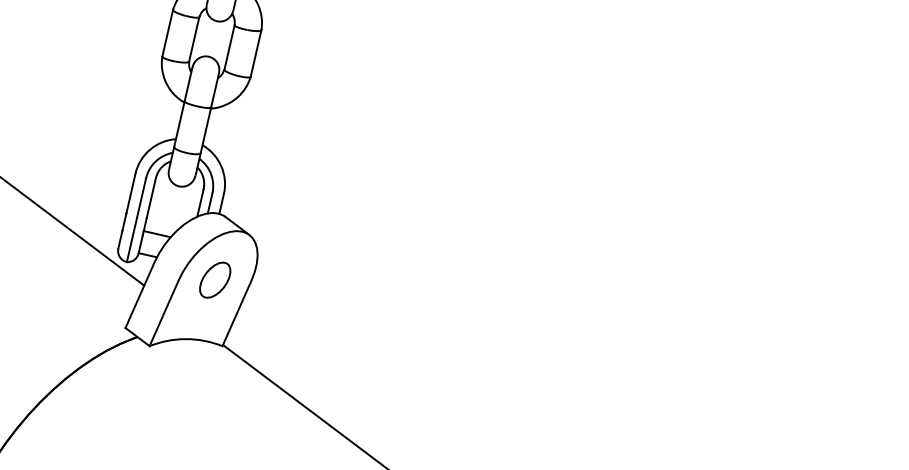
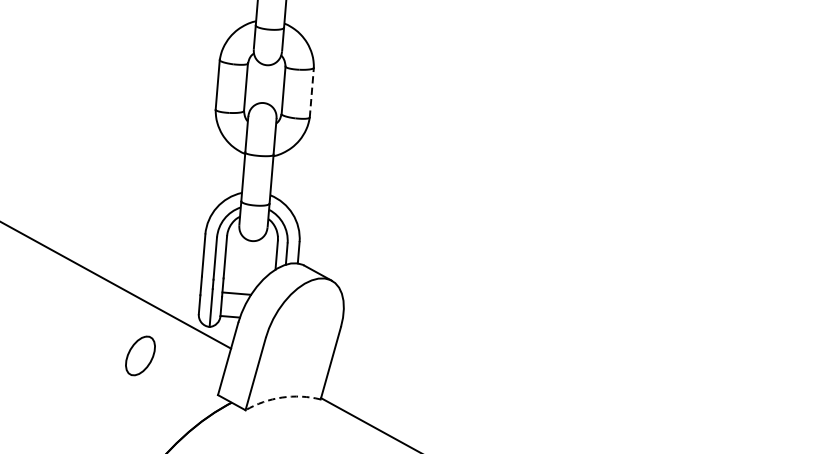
line: (256, 52) -> (312, 91), solid -> dashed
part: (215, 279) -> (140, 355), moved
arc: (186, 339) -> (282, 397), solid -> dashed

